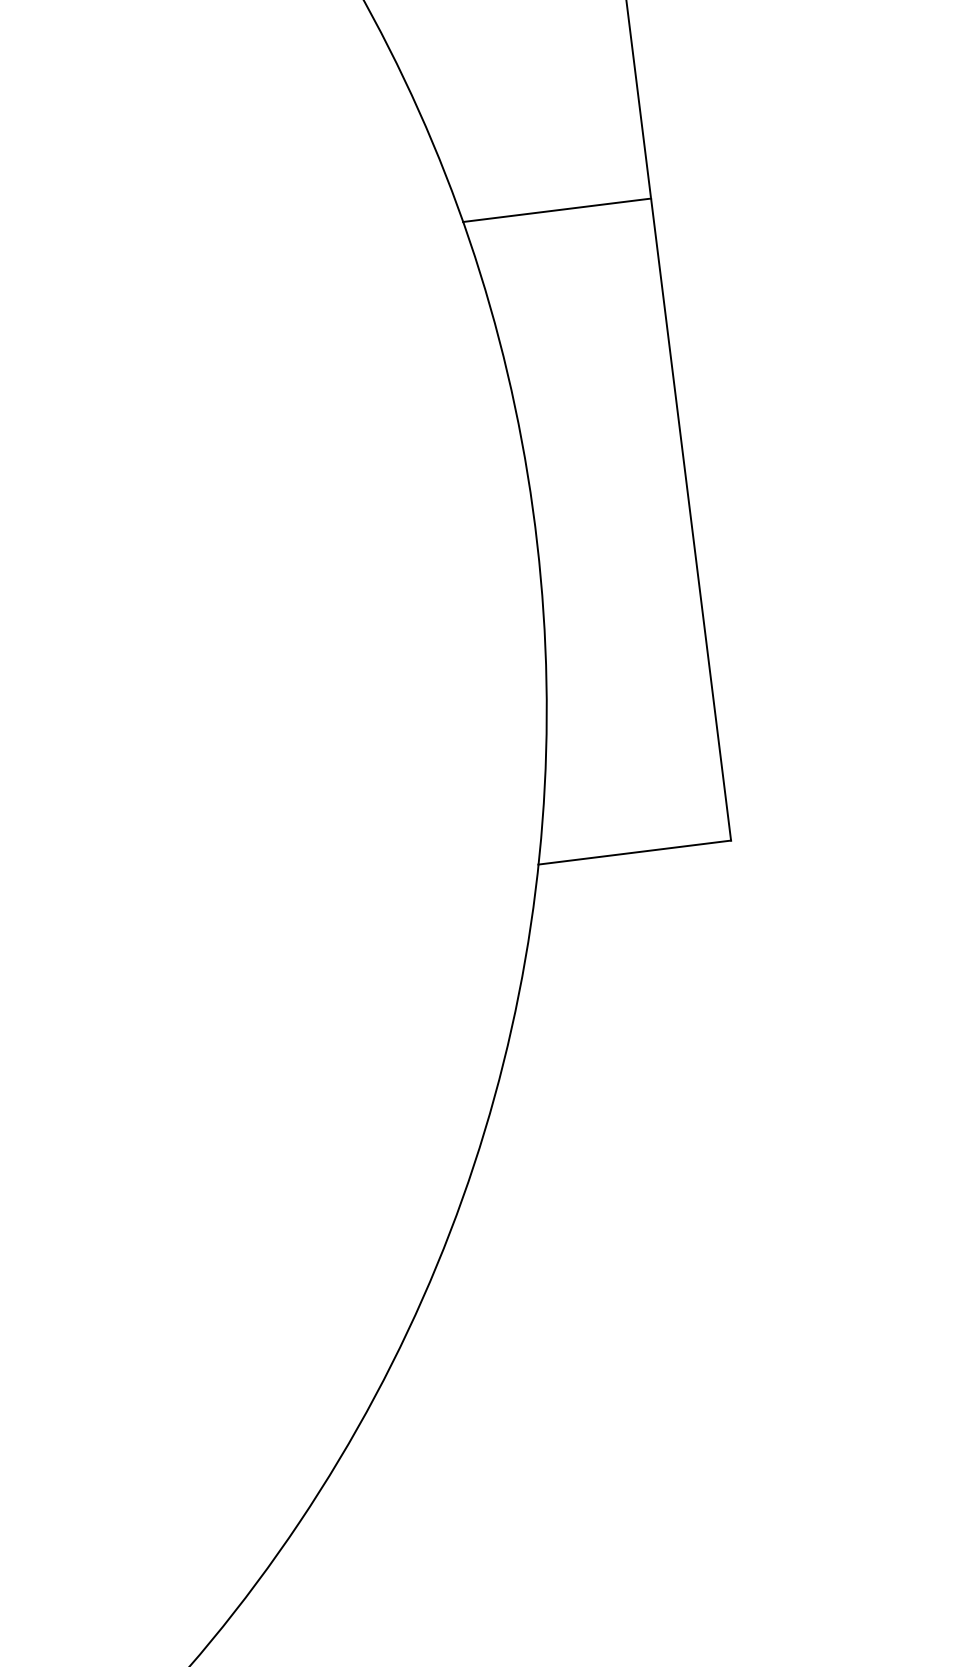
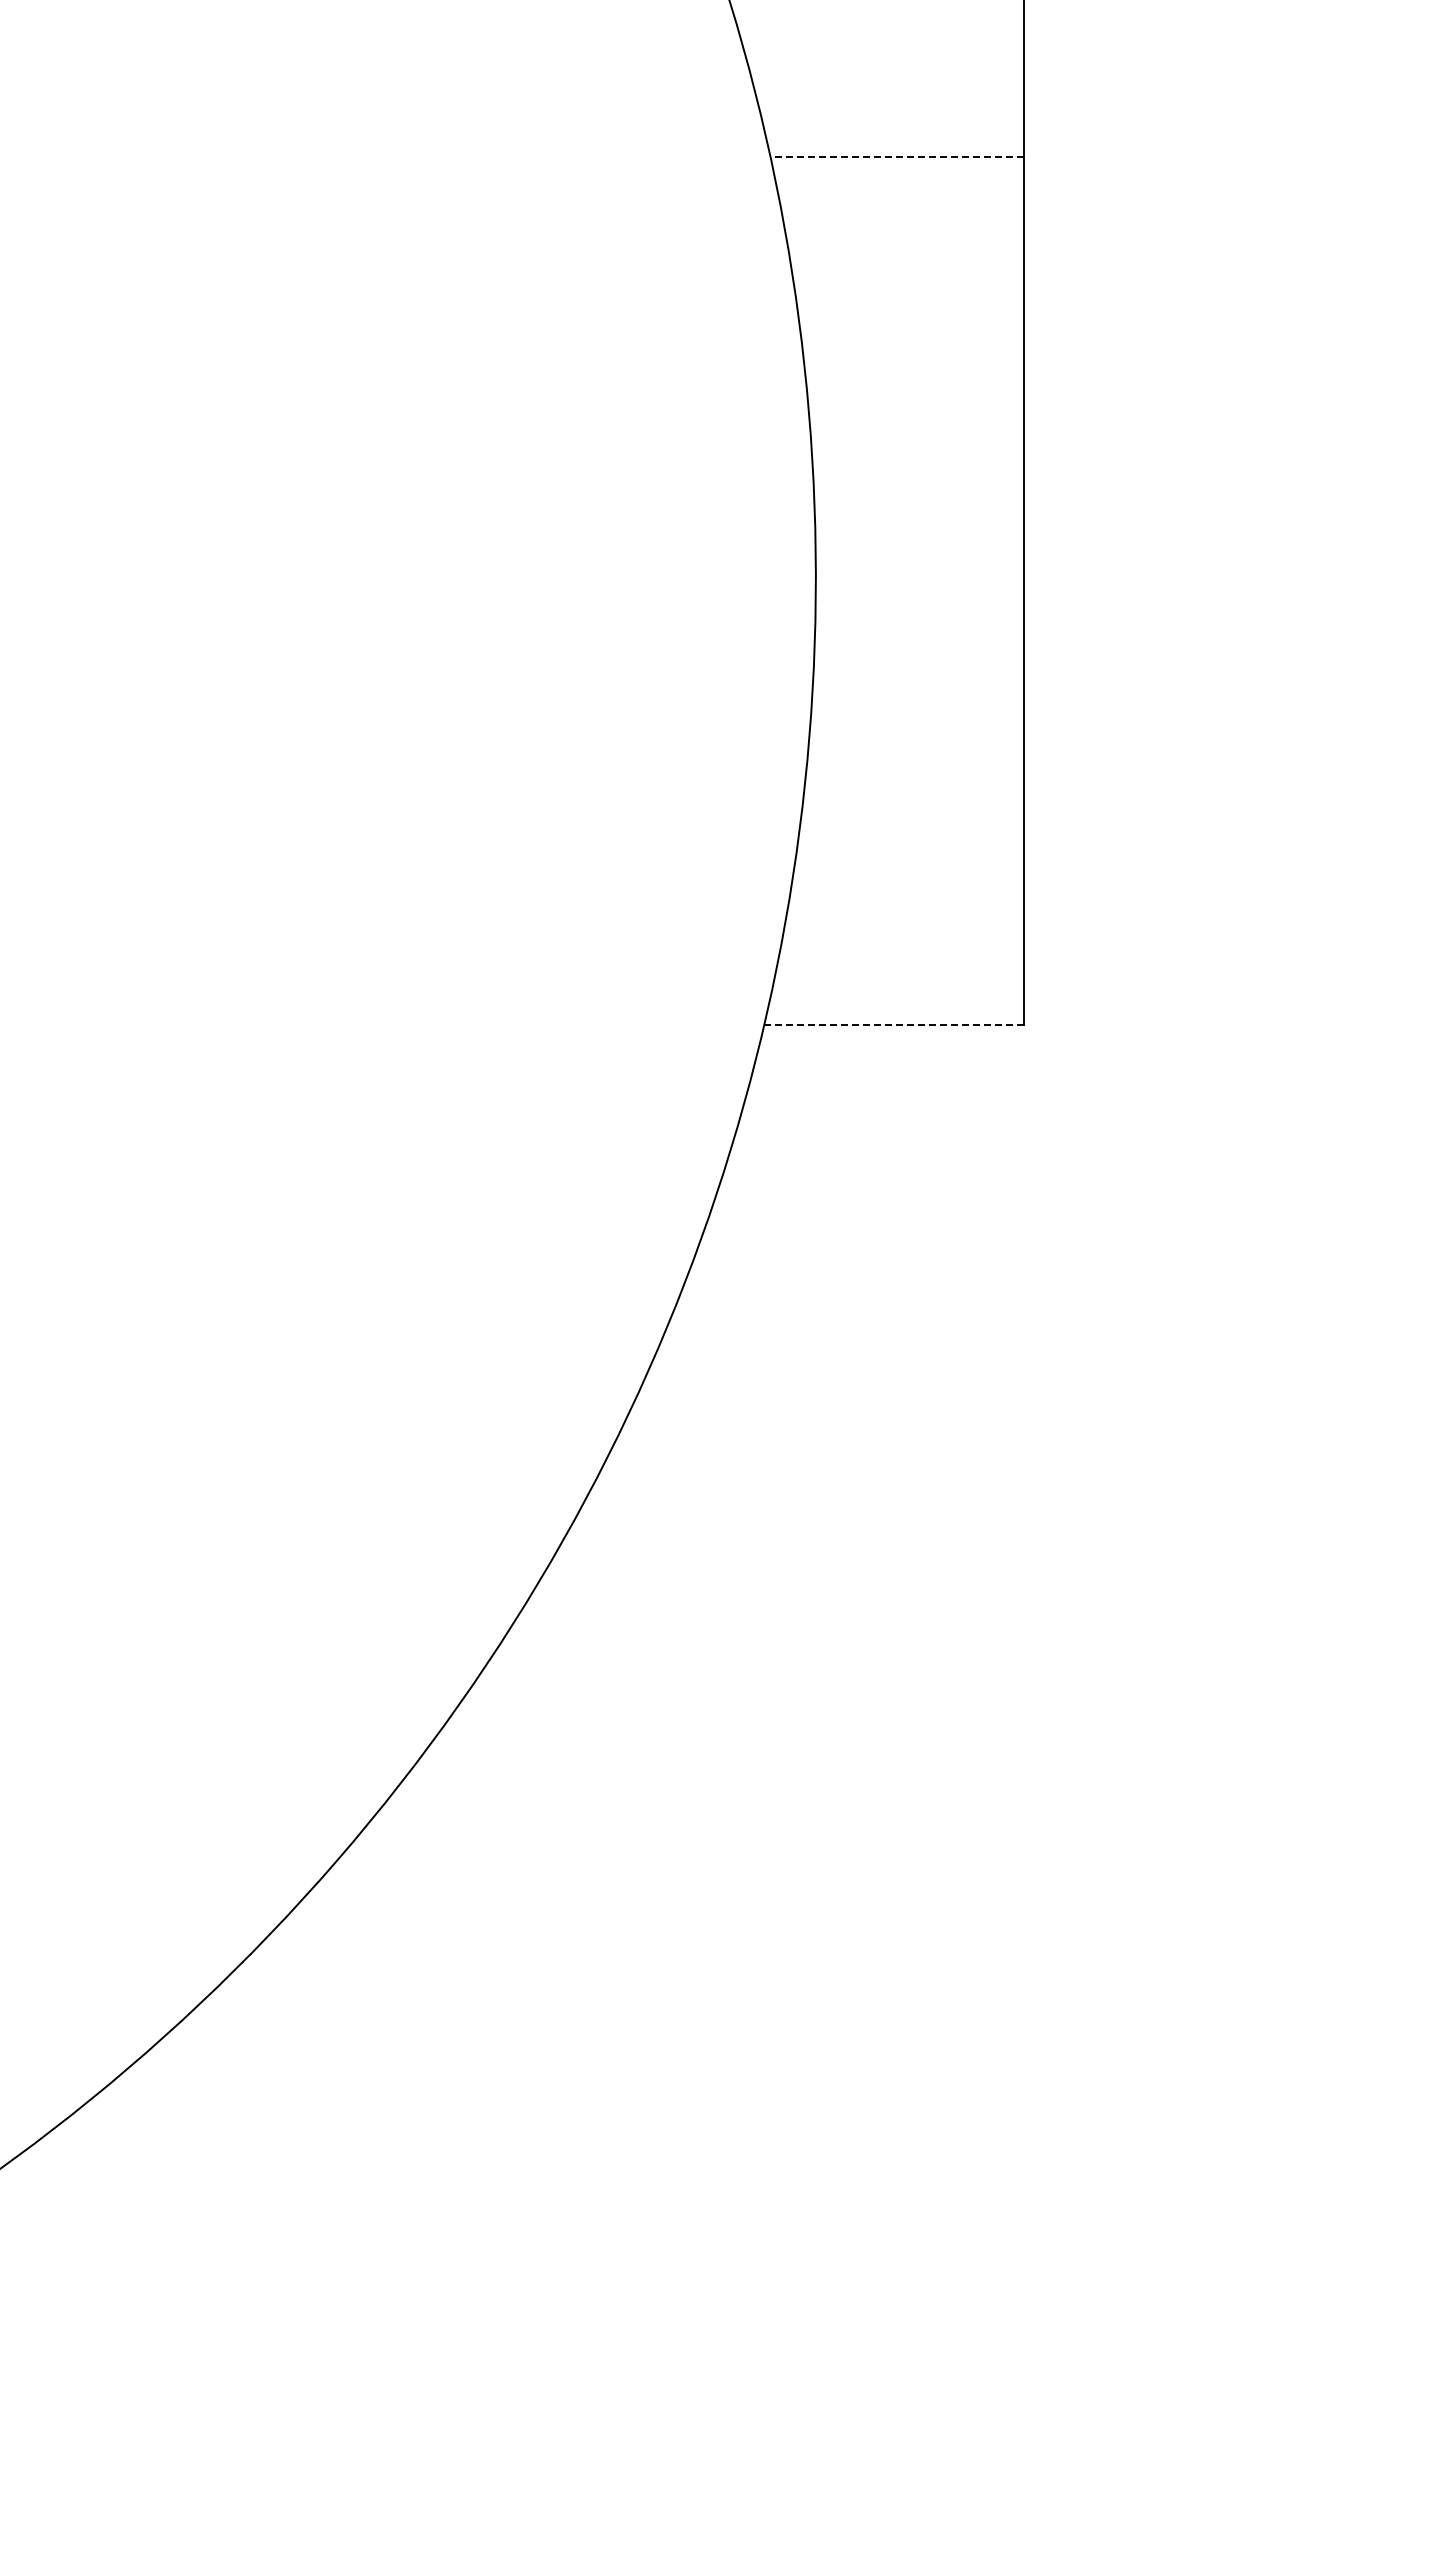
line: (556, 210) -> (896, 157), solid -> dashed
line: (634, 852) -> (894, 1024), solid -> dashed

